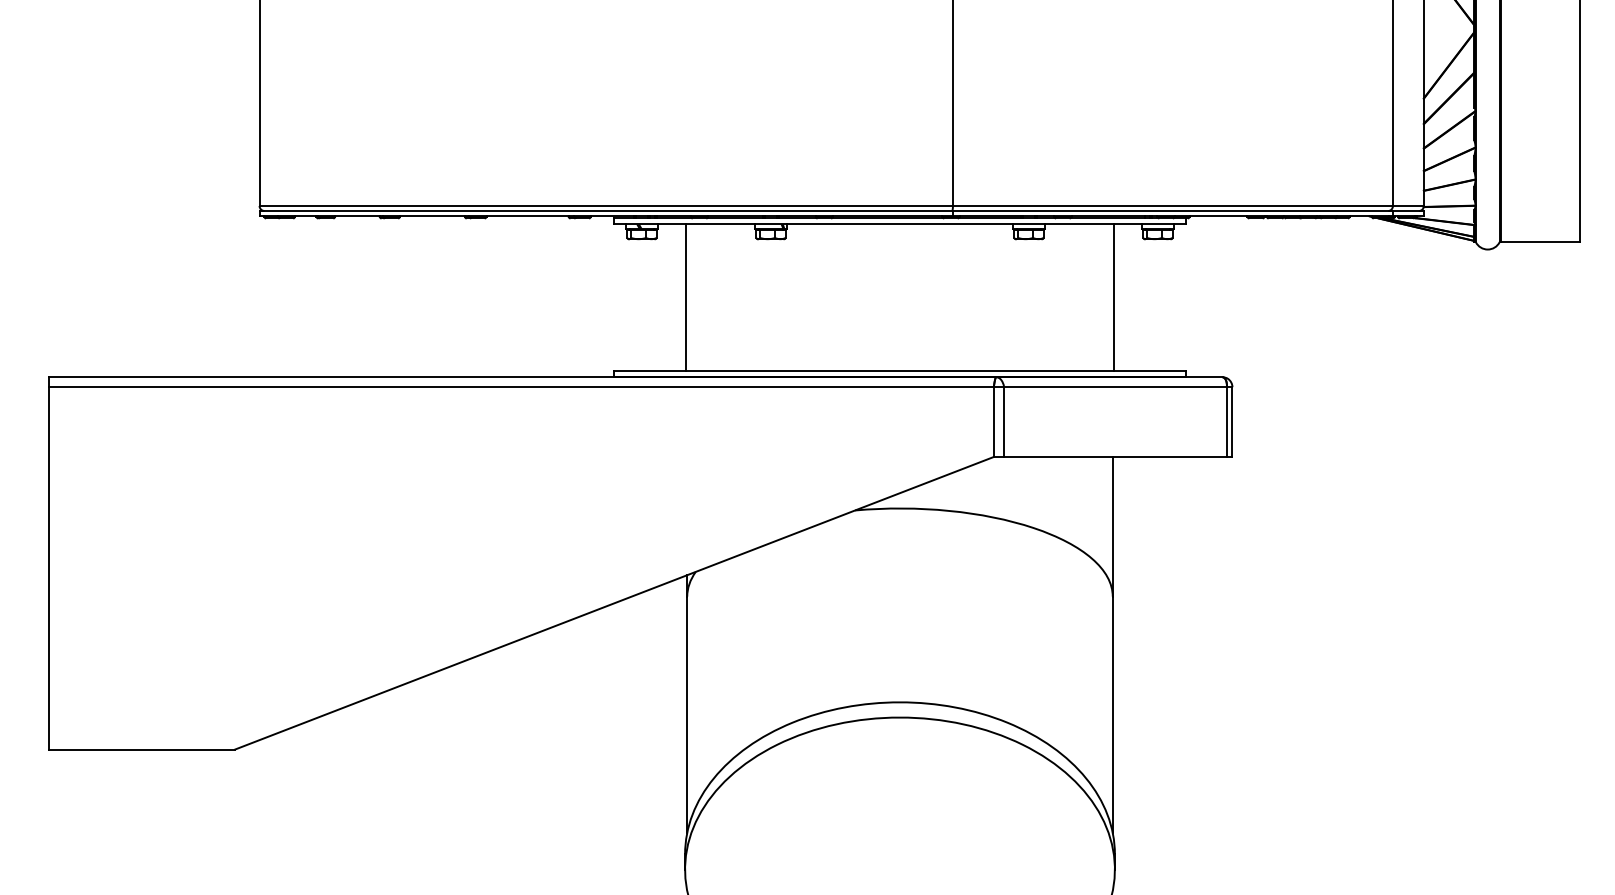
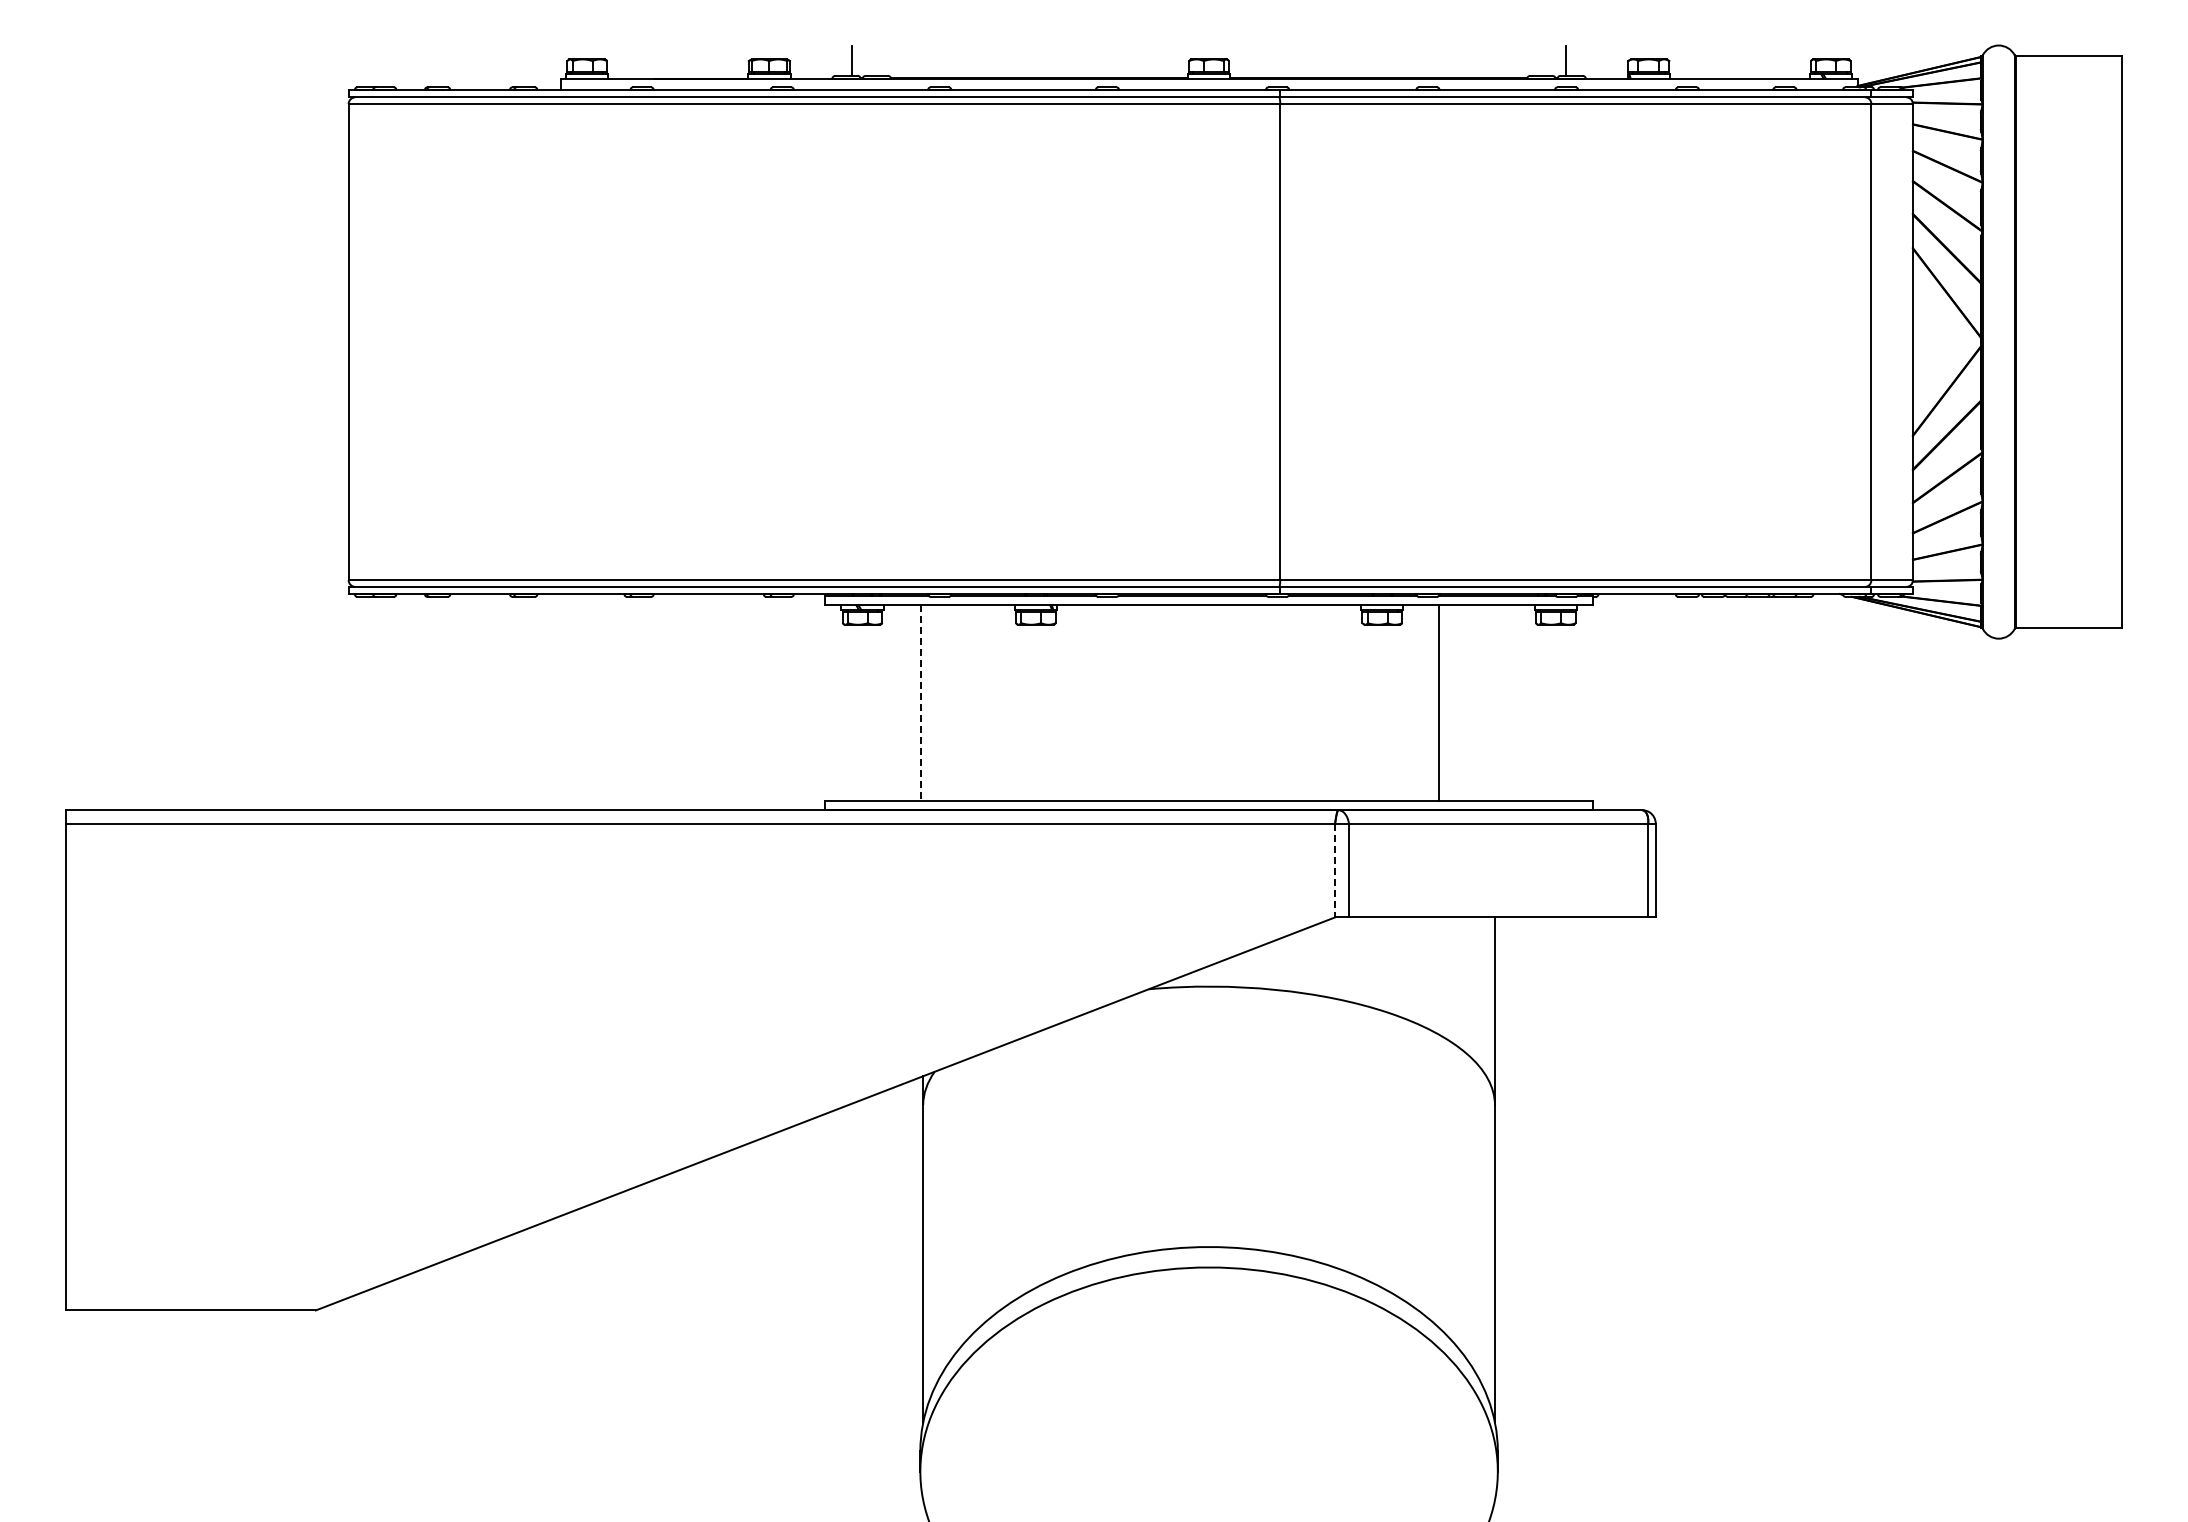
line: (685, 297) -> (921, 703), solid -> dashed
line: (1113, 297) -> (1438, 702), moved
line: (994, 422) -> (1335, 870), solid -> dashed

